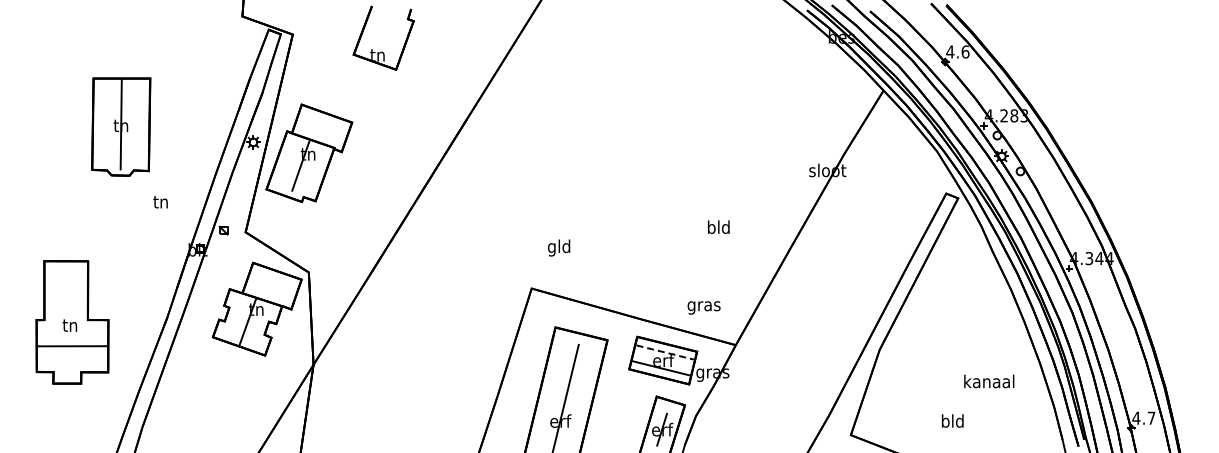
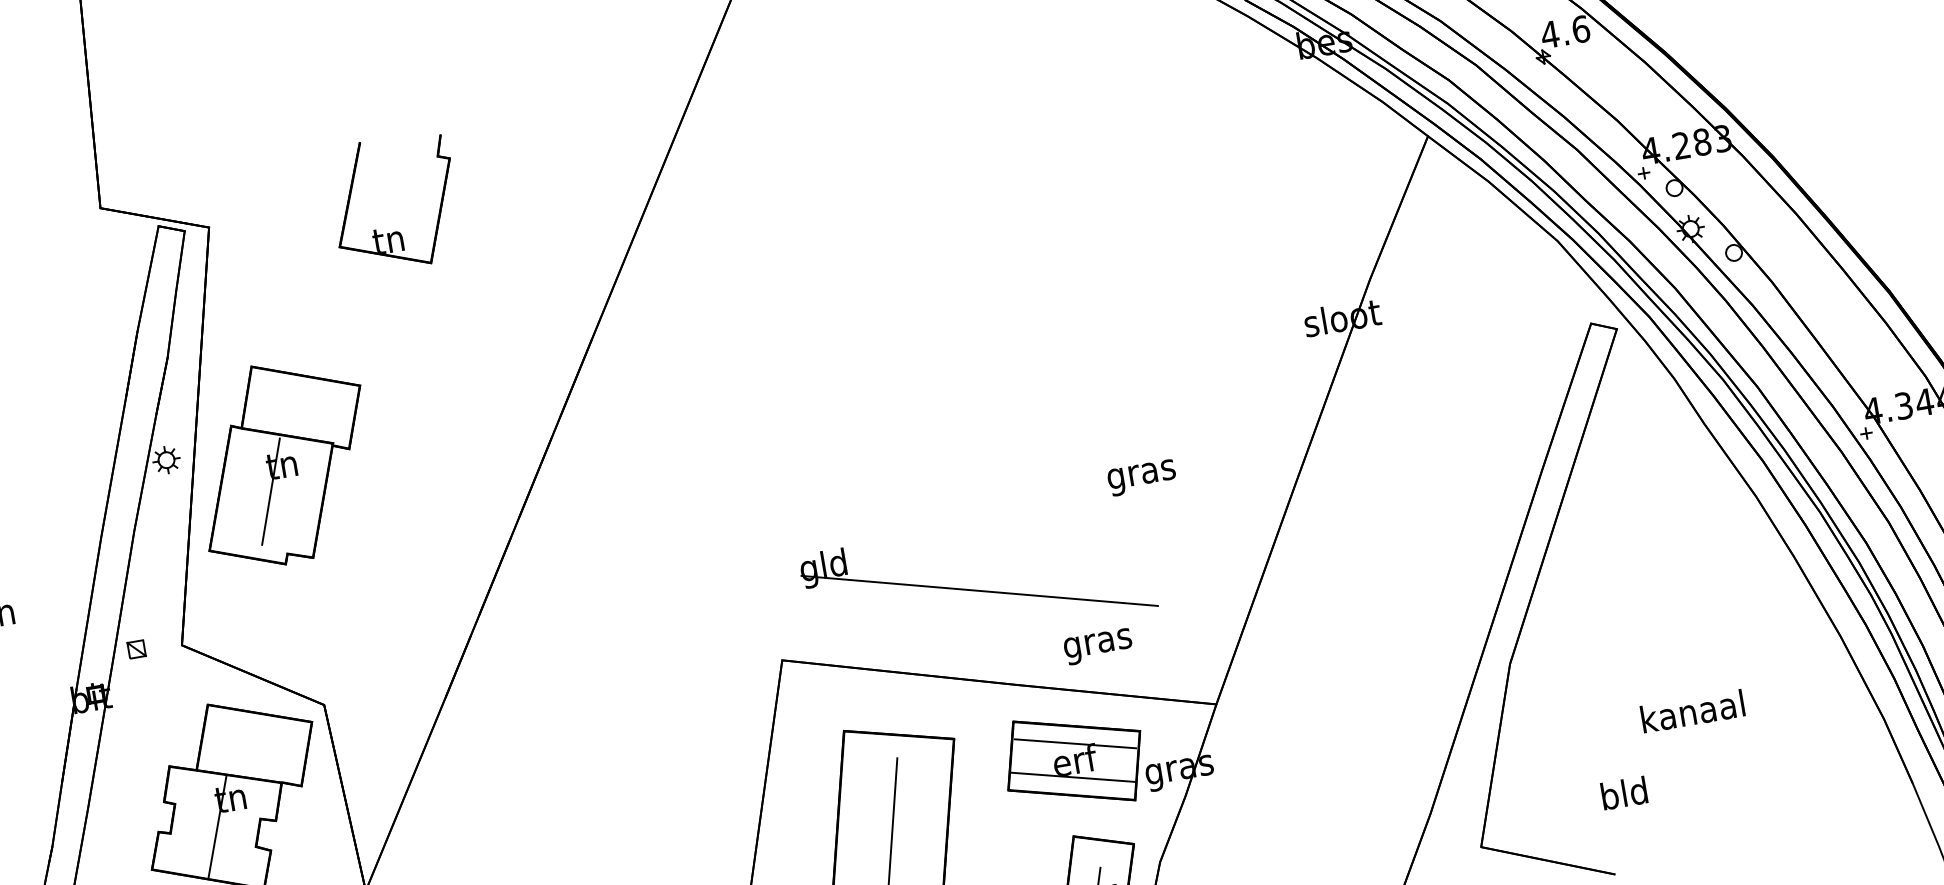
text: (718, 228) -> (1140, 473), bld -> gras
line: (631, 271) -> (978, 591), added
text: (703, 307) -> (1097, 646), moved
line: (665, 352) -> (1076, 743), dashed -> solid
text: (989, 381) -> (1693, 711), moved
text: (952, 420) -> (1623, 792), moved

